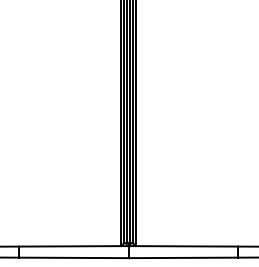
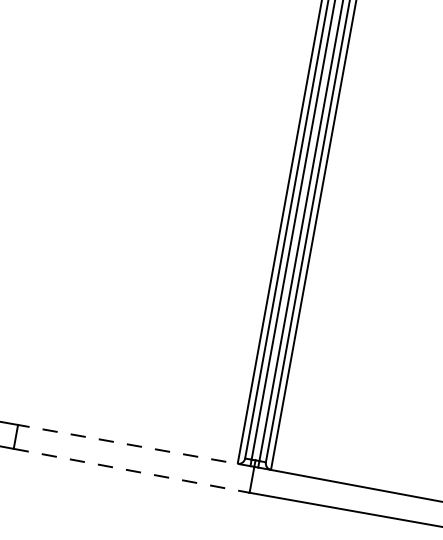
line: (73, 246) -> (135, 446), solid -> dashed
line: (73, 257) -> (131, 469), solid -> dashed

